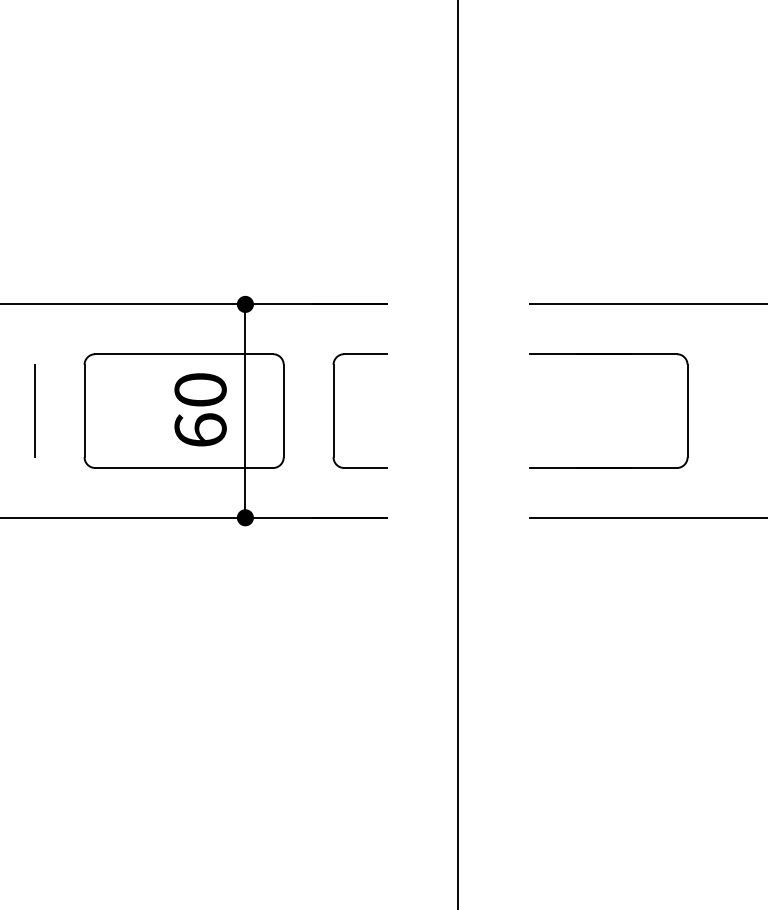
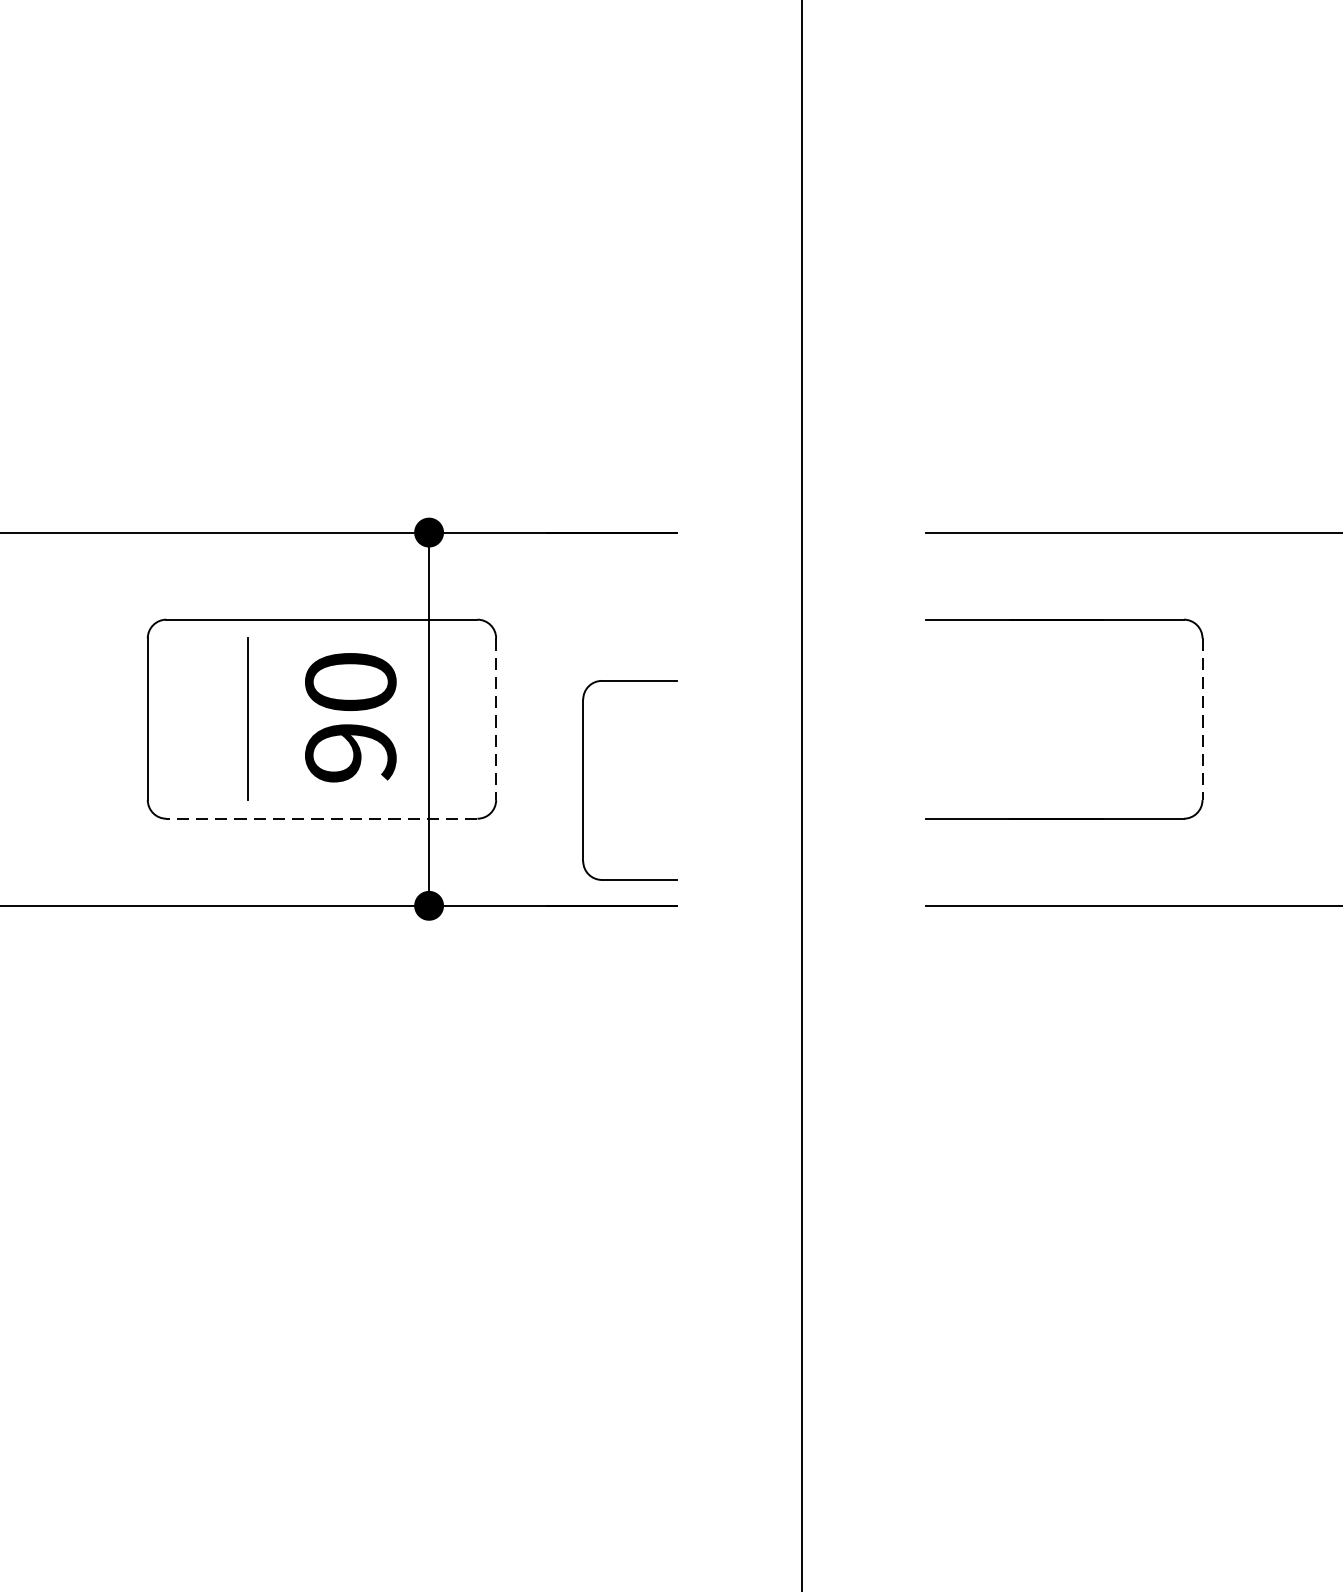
line: (34, 410) -> (247, 718), moved
part: (334, 410) -> (584, 779), moved
line: (283, 411) -> (495, 719), solid -> dashed
line: (687, 411) -> (1202, 719), solid -> dashed
text: (200, 430) -> (350, 753), 60 -> 90
line: (184, 468) -> (322, 819), solid -> dashed

